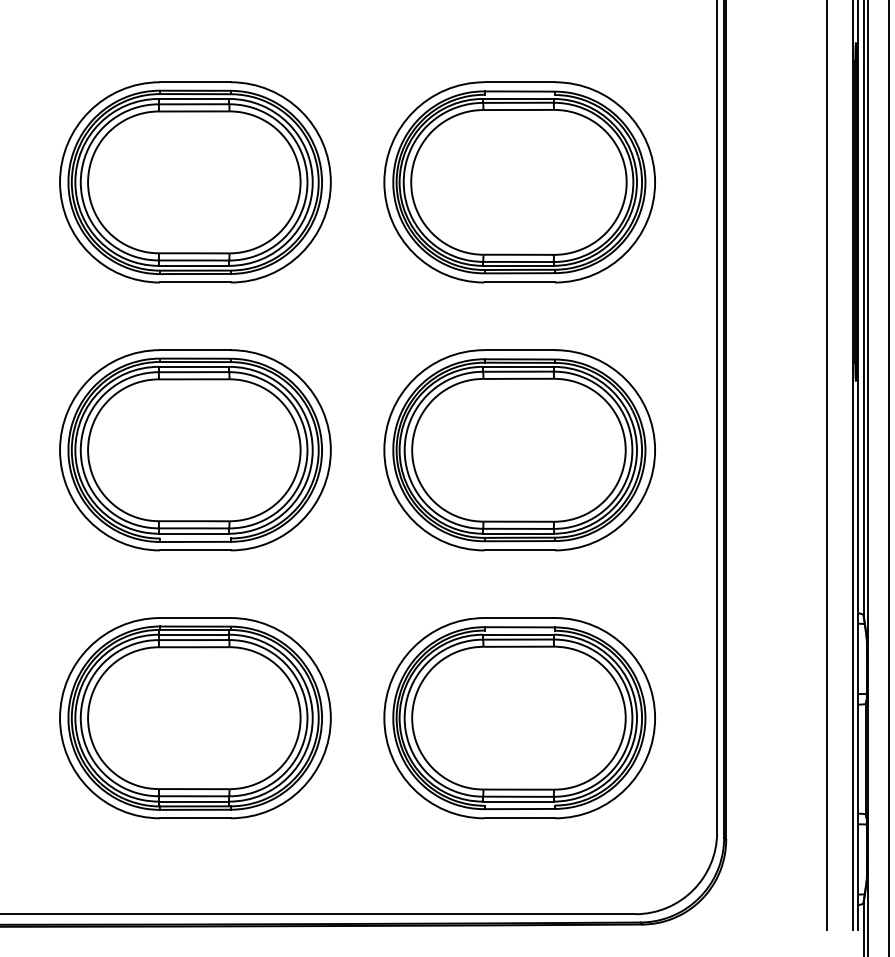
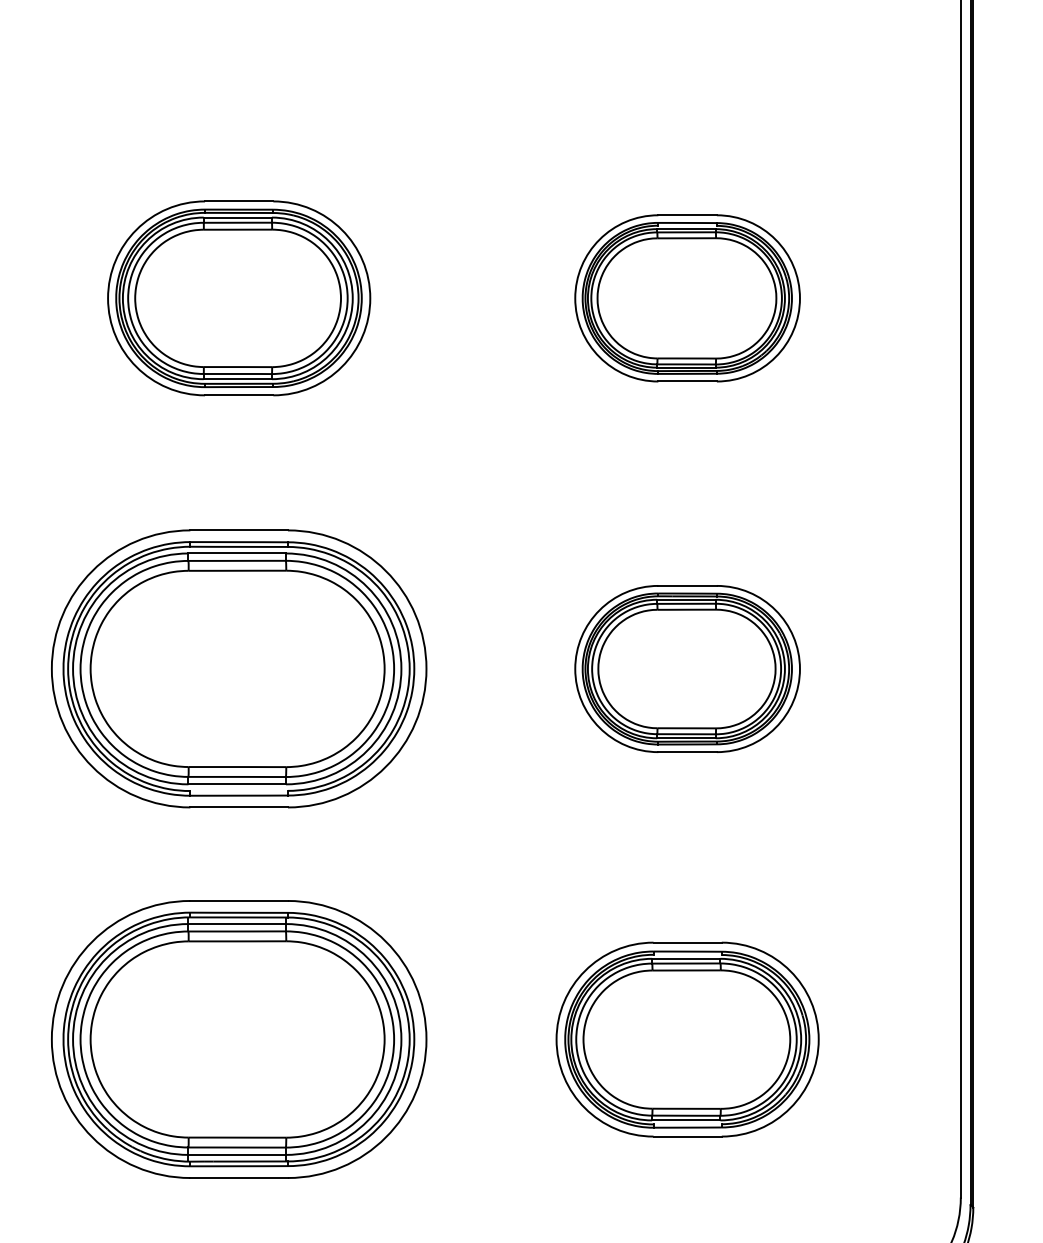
part: (195, 182) -> (239, 298), size x0.7
part: (519, 182) -> (687, 298), size x0.6
part: (519, 450) -> (687, 669), size x0.6
part: (519, 718) -> (687, 1039), size x0.7

